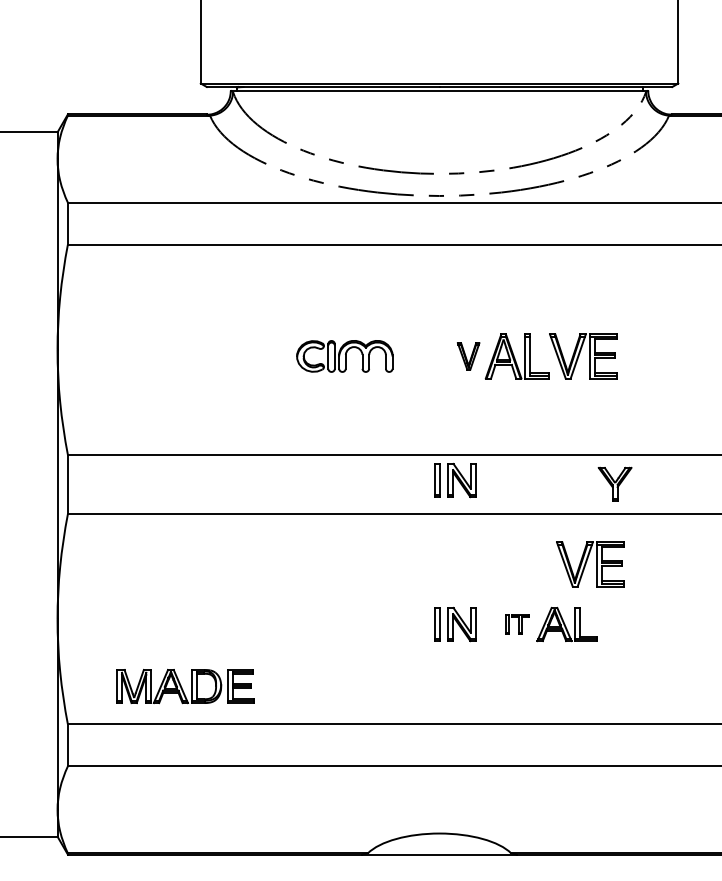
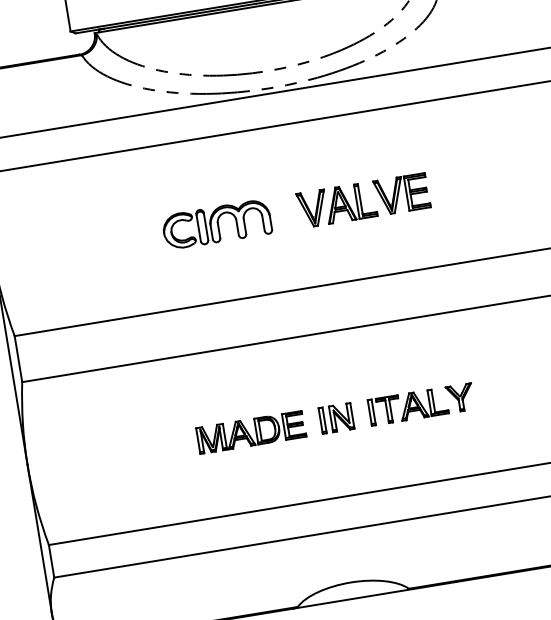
part: (344, 356) -> (216, 224), size x1.43
part: (468, 356) -> (312, 209), size x1.67
part: (455, 480) -> (318, 306), removed
part: (614, 483) -> (459, 397), moved
part: (590, 564) -> (433, 354), removed
part: (517, 624) -> (384, 410), size x1.67
part: (185, 686) -> (251, 432), moved

